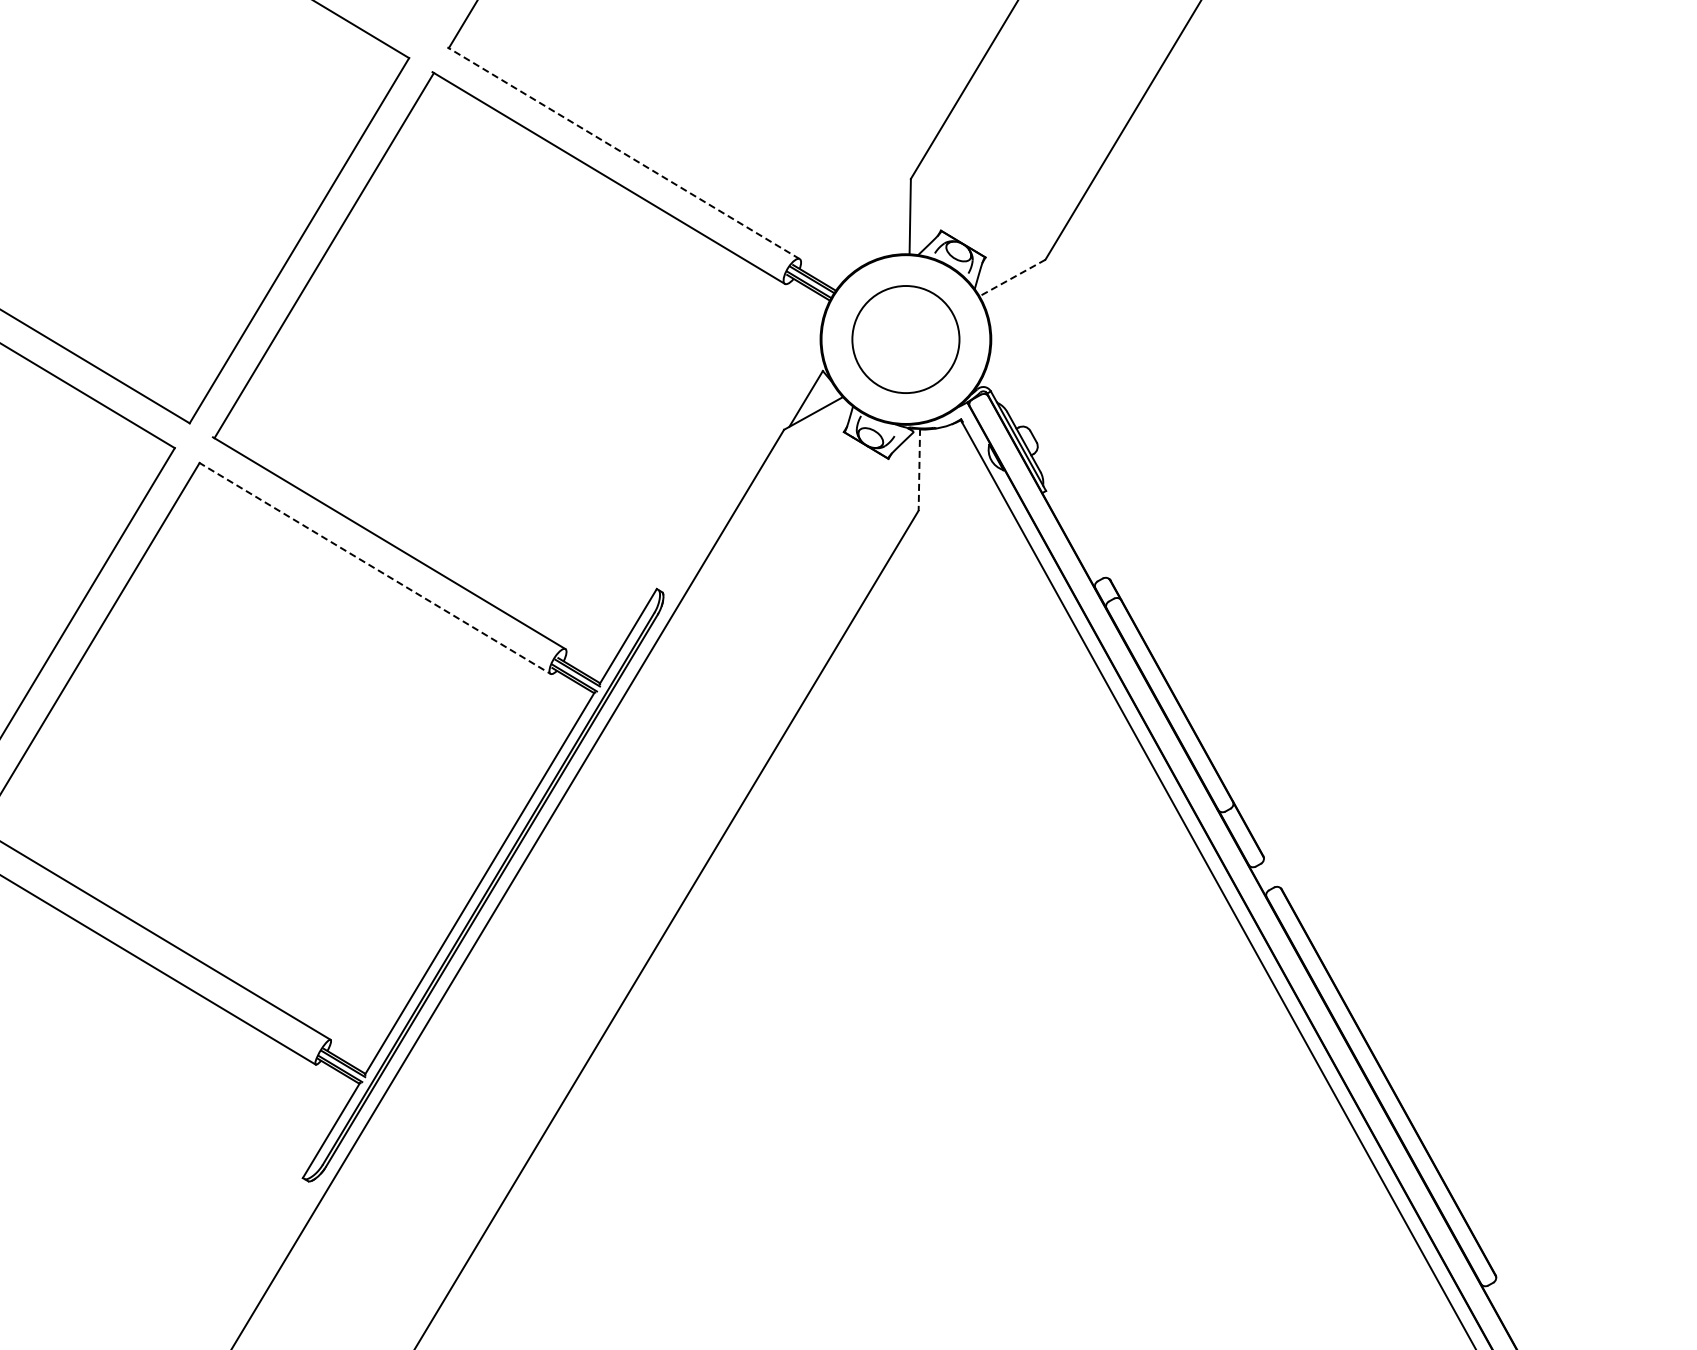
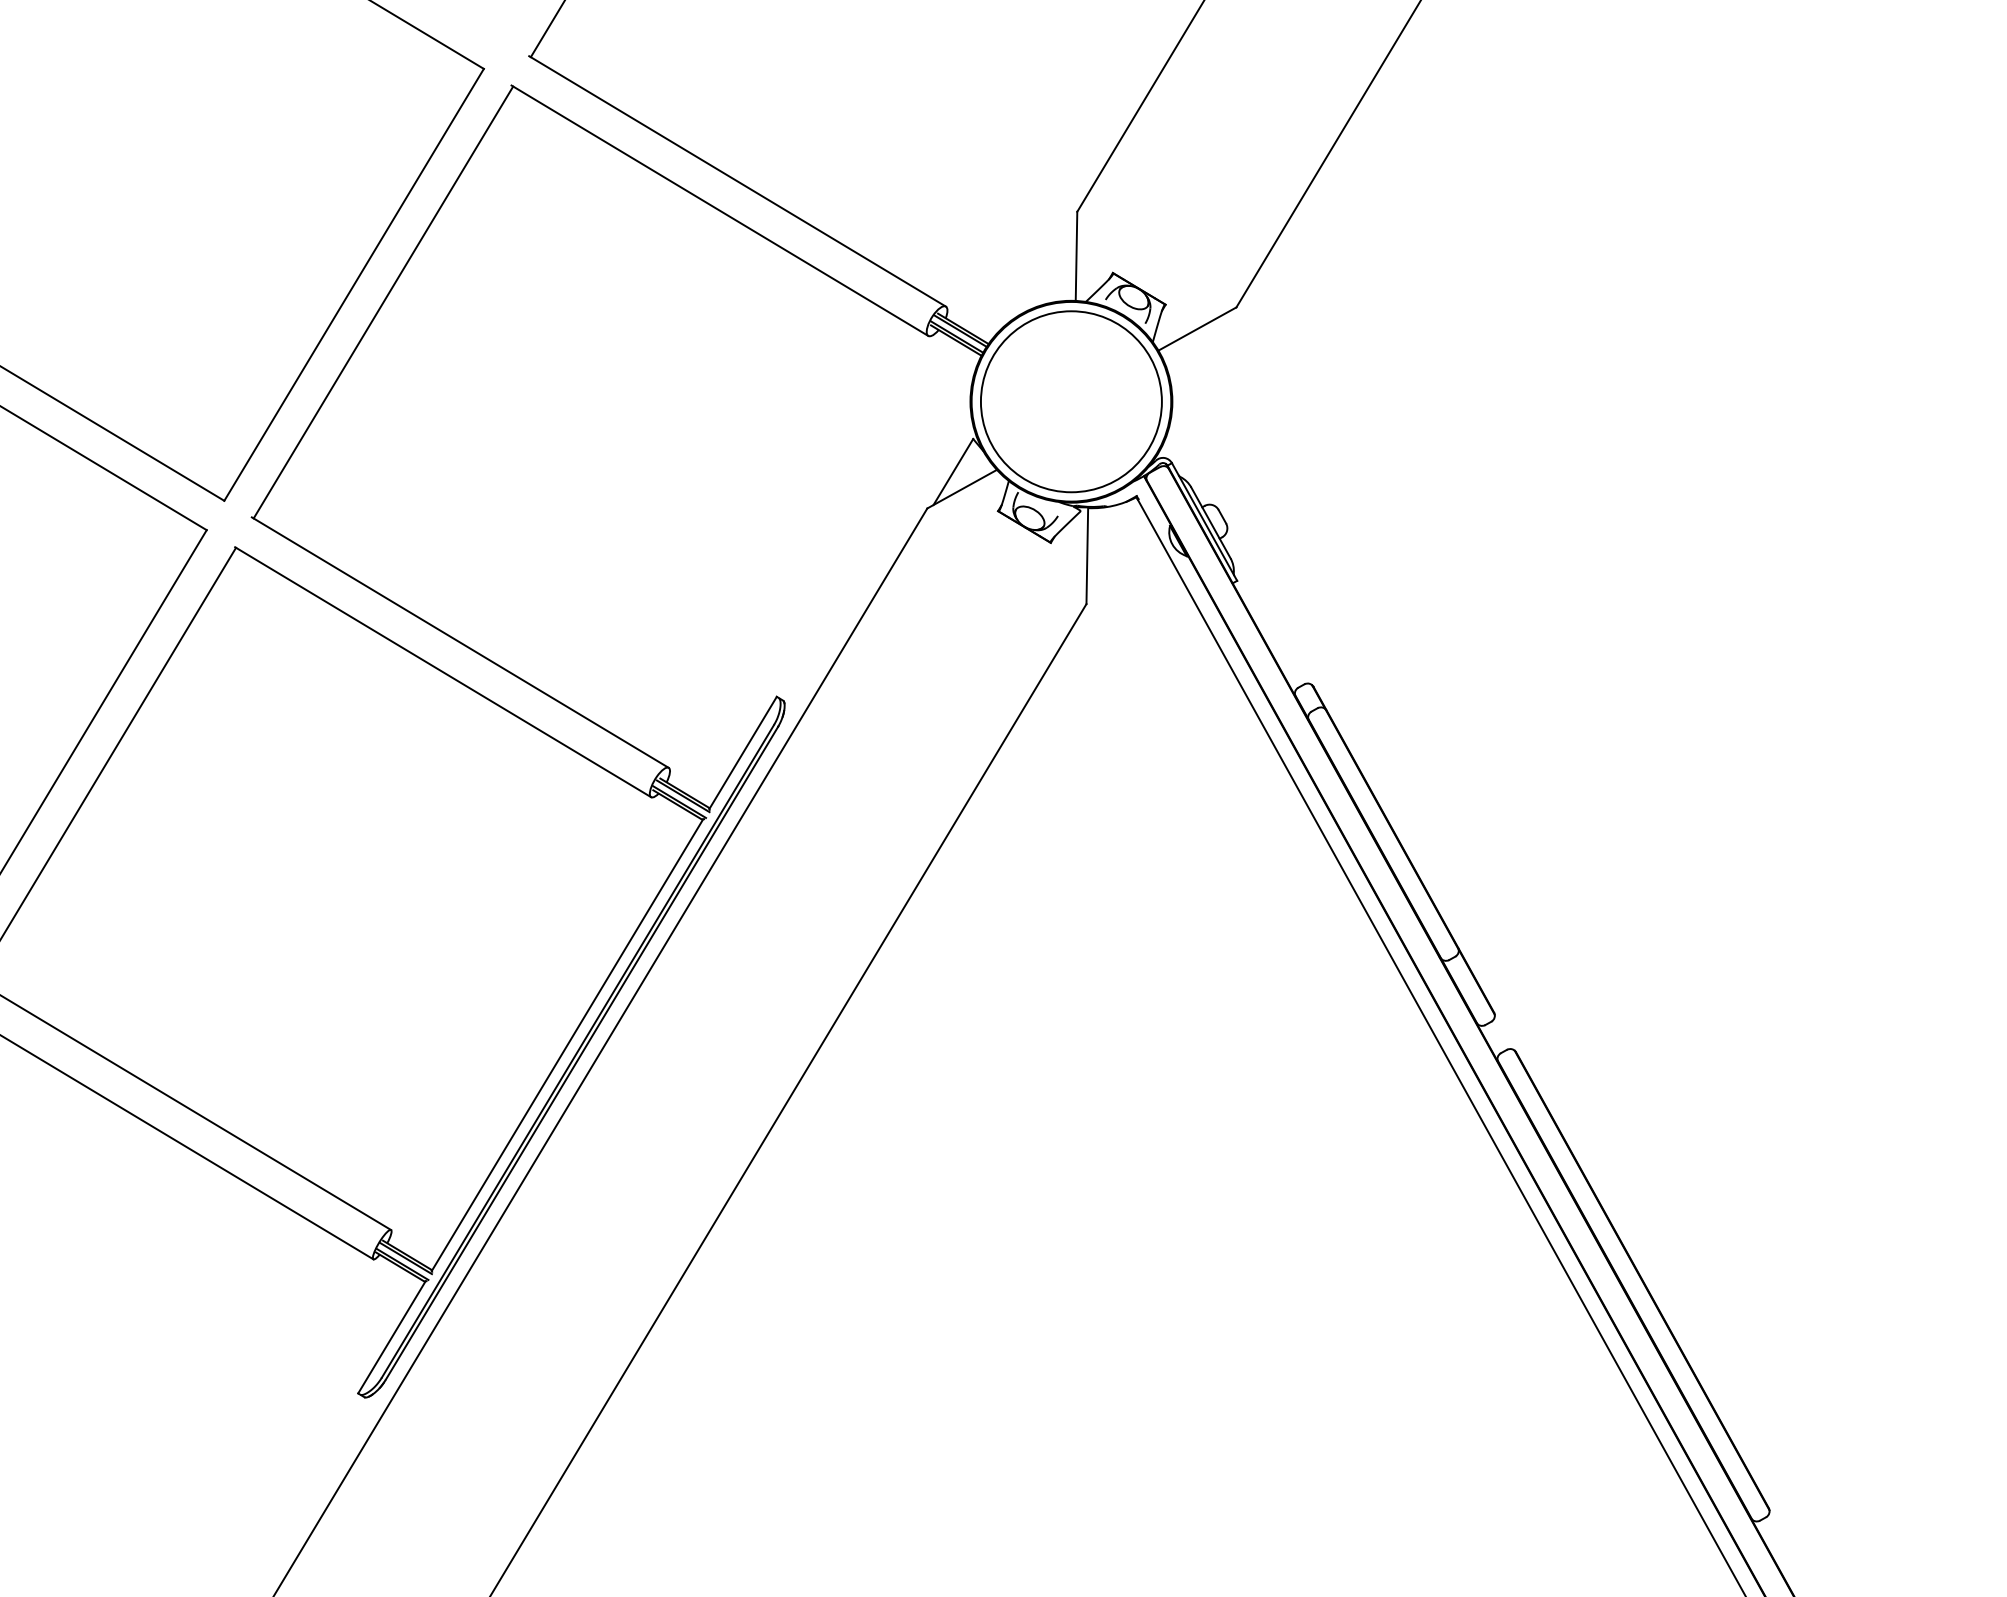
line: (623, 153) -> (737, 181), dashed -> solid
line: (1012, 278) -> (1197, 329), dashed -> solid
circle: (905, 339) -> (1070, 401), size x1.43
line: (919, 469) -> (1087, 555), dashed -> solid
line: (375, 568) -> (444, 672), dashed -> solid

